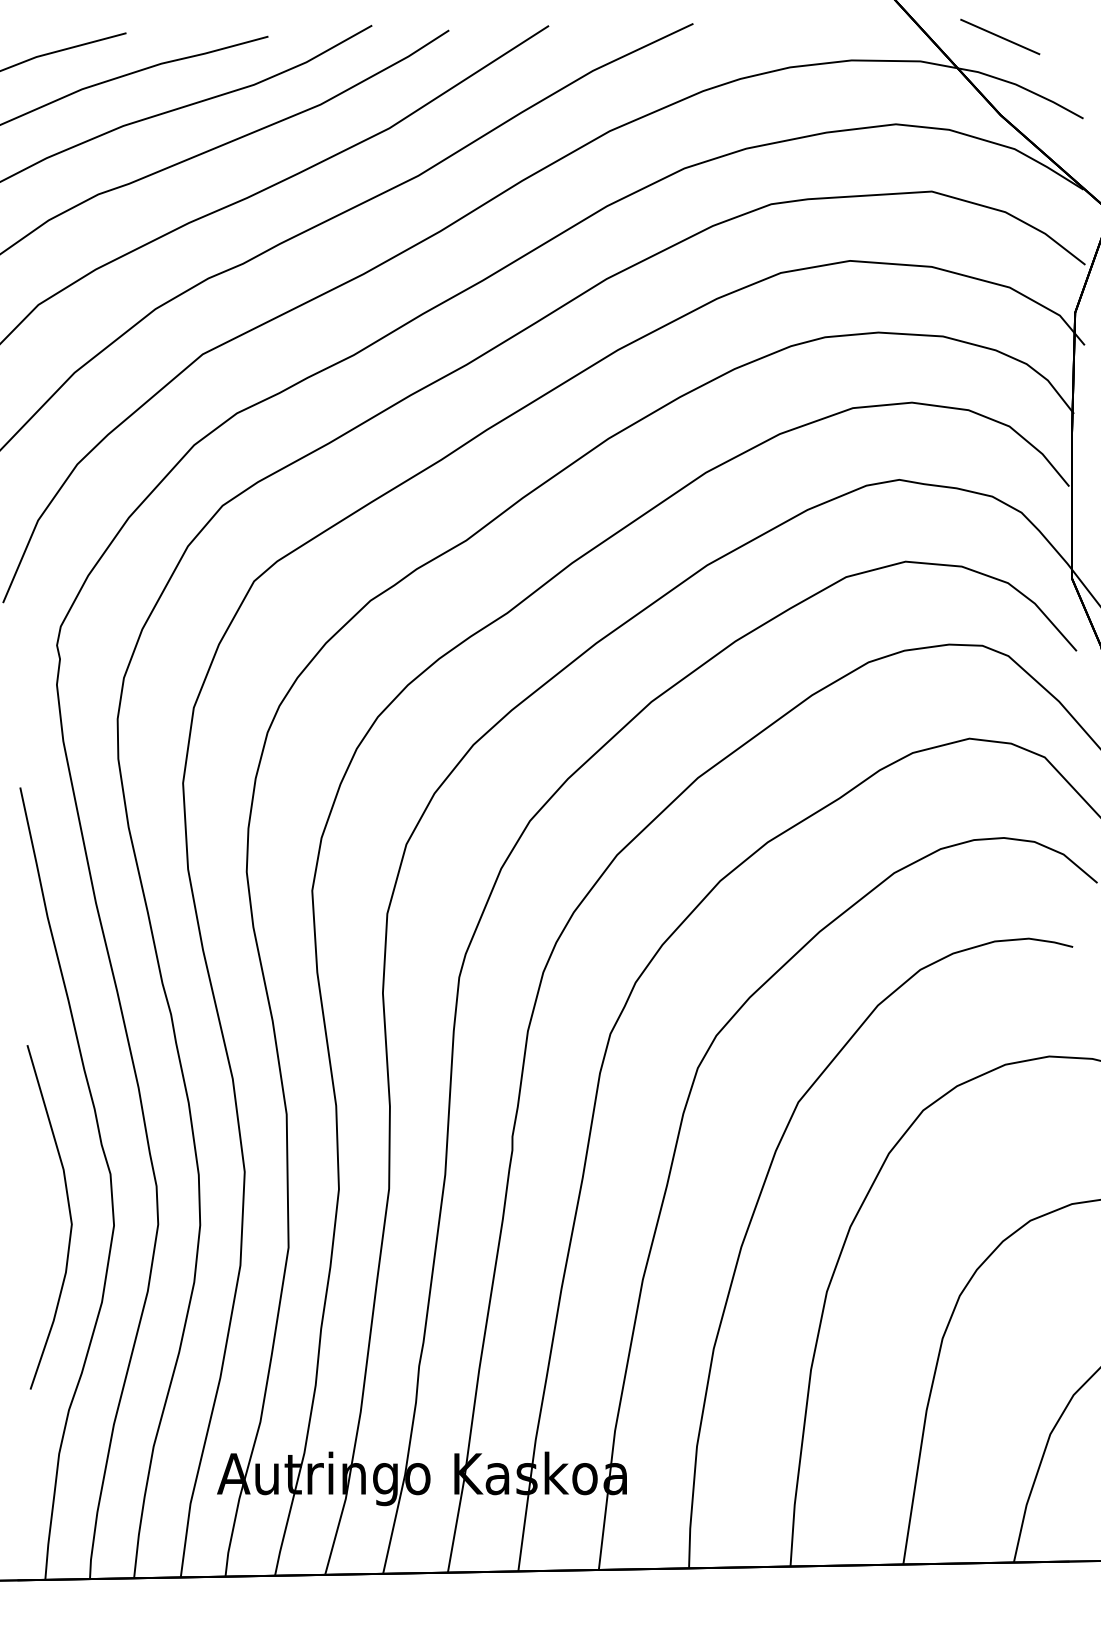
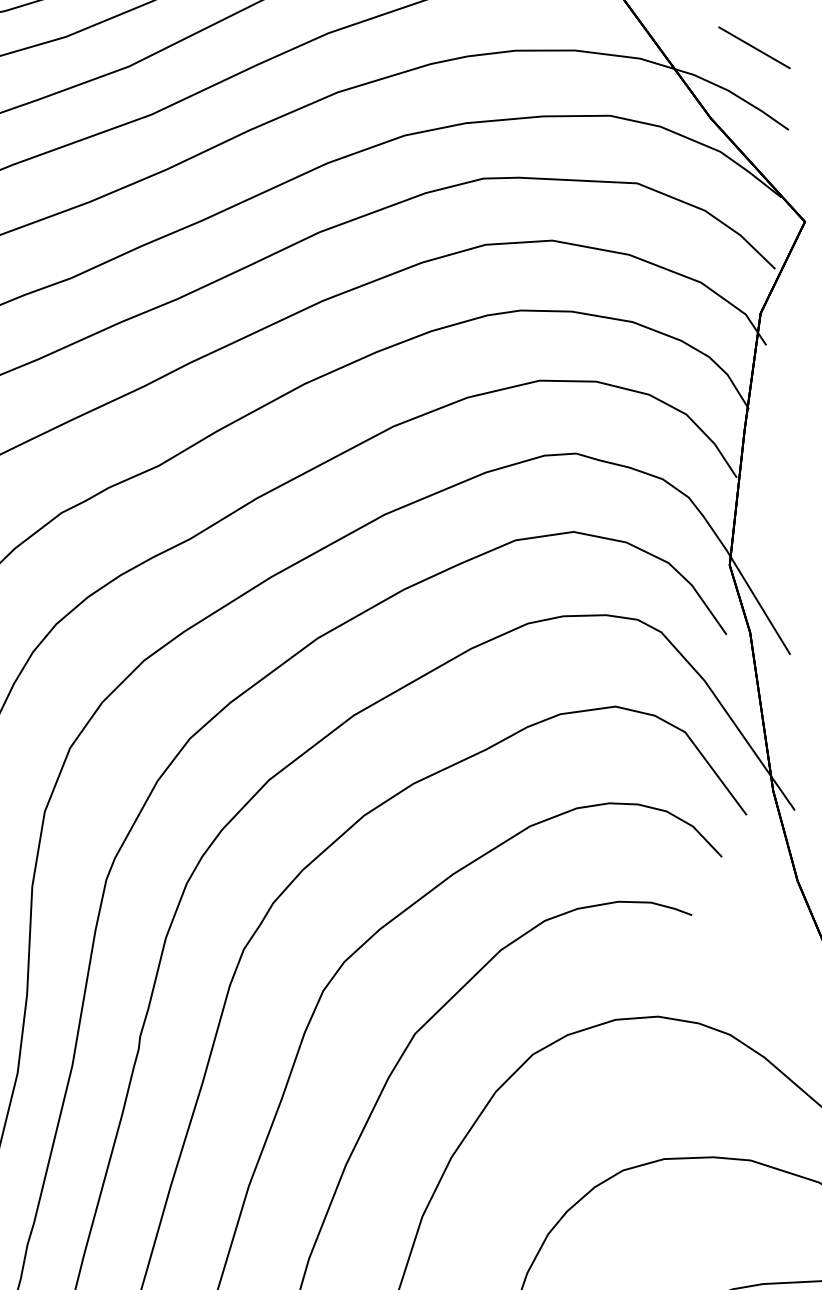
line: (1000, 36) -> (754, 47), moved

